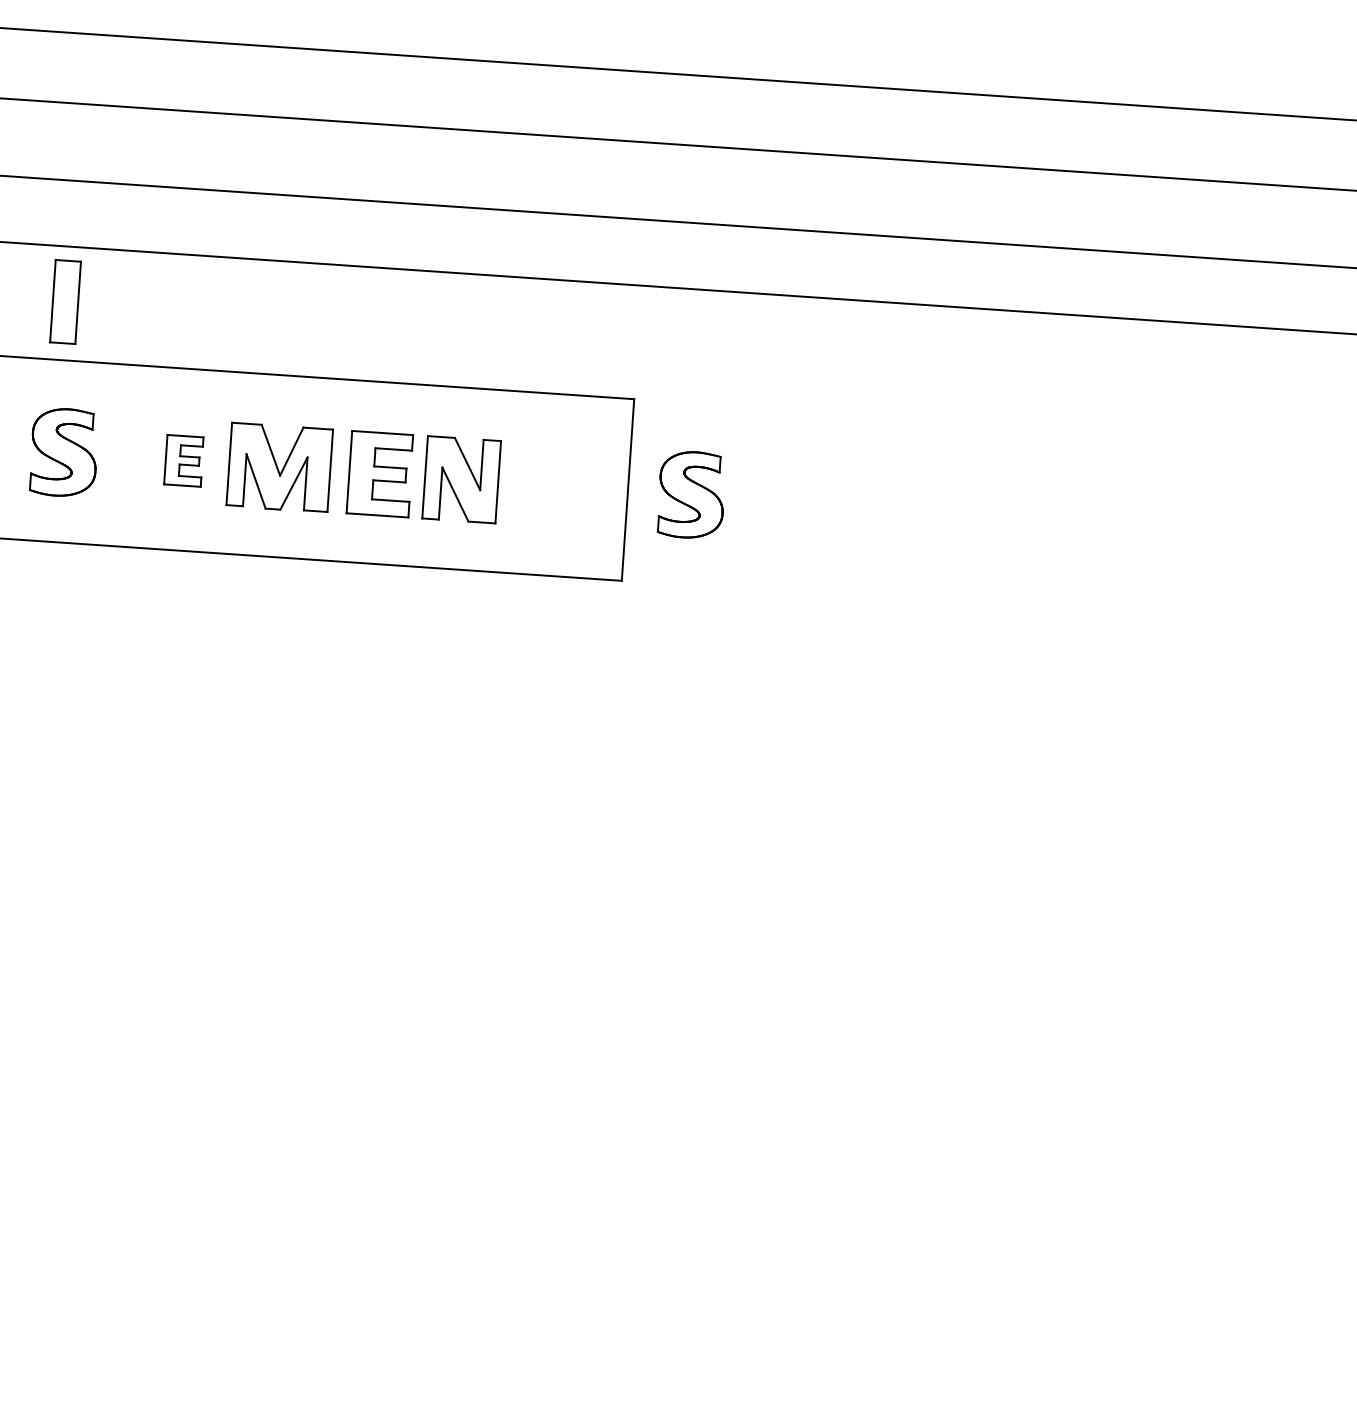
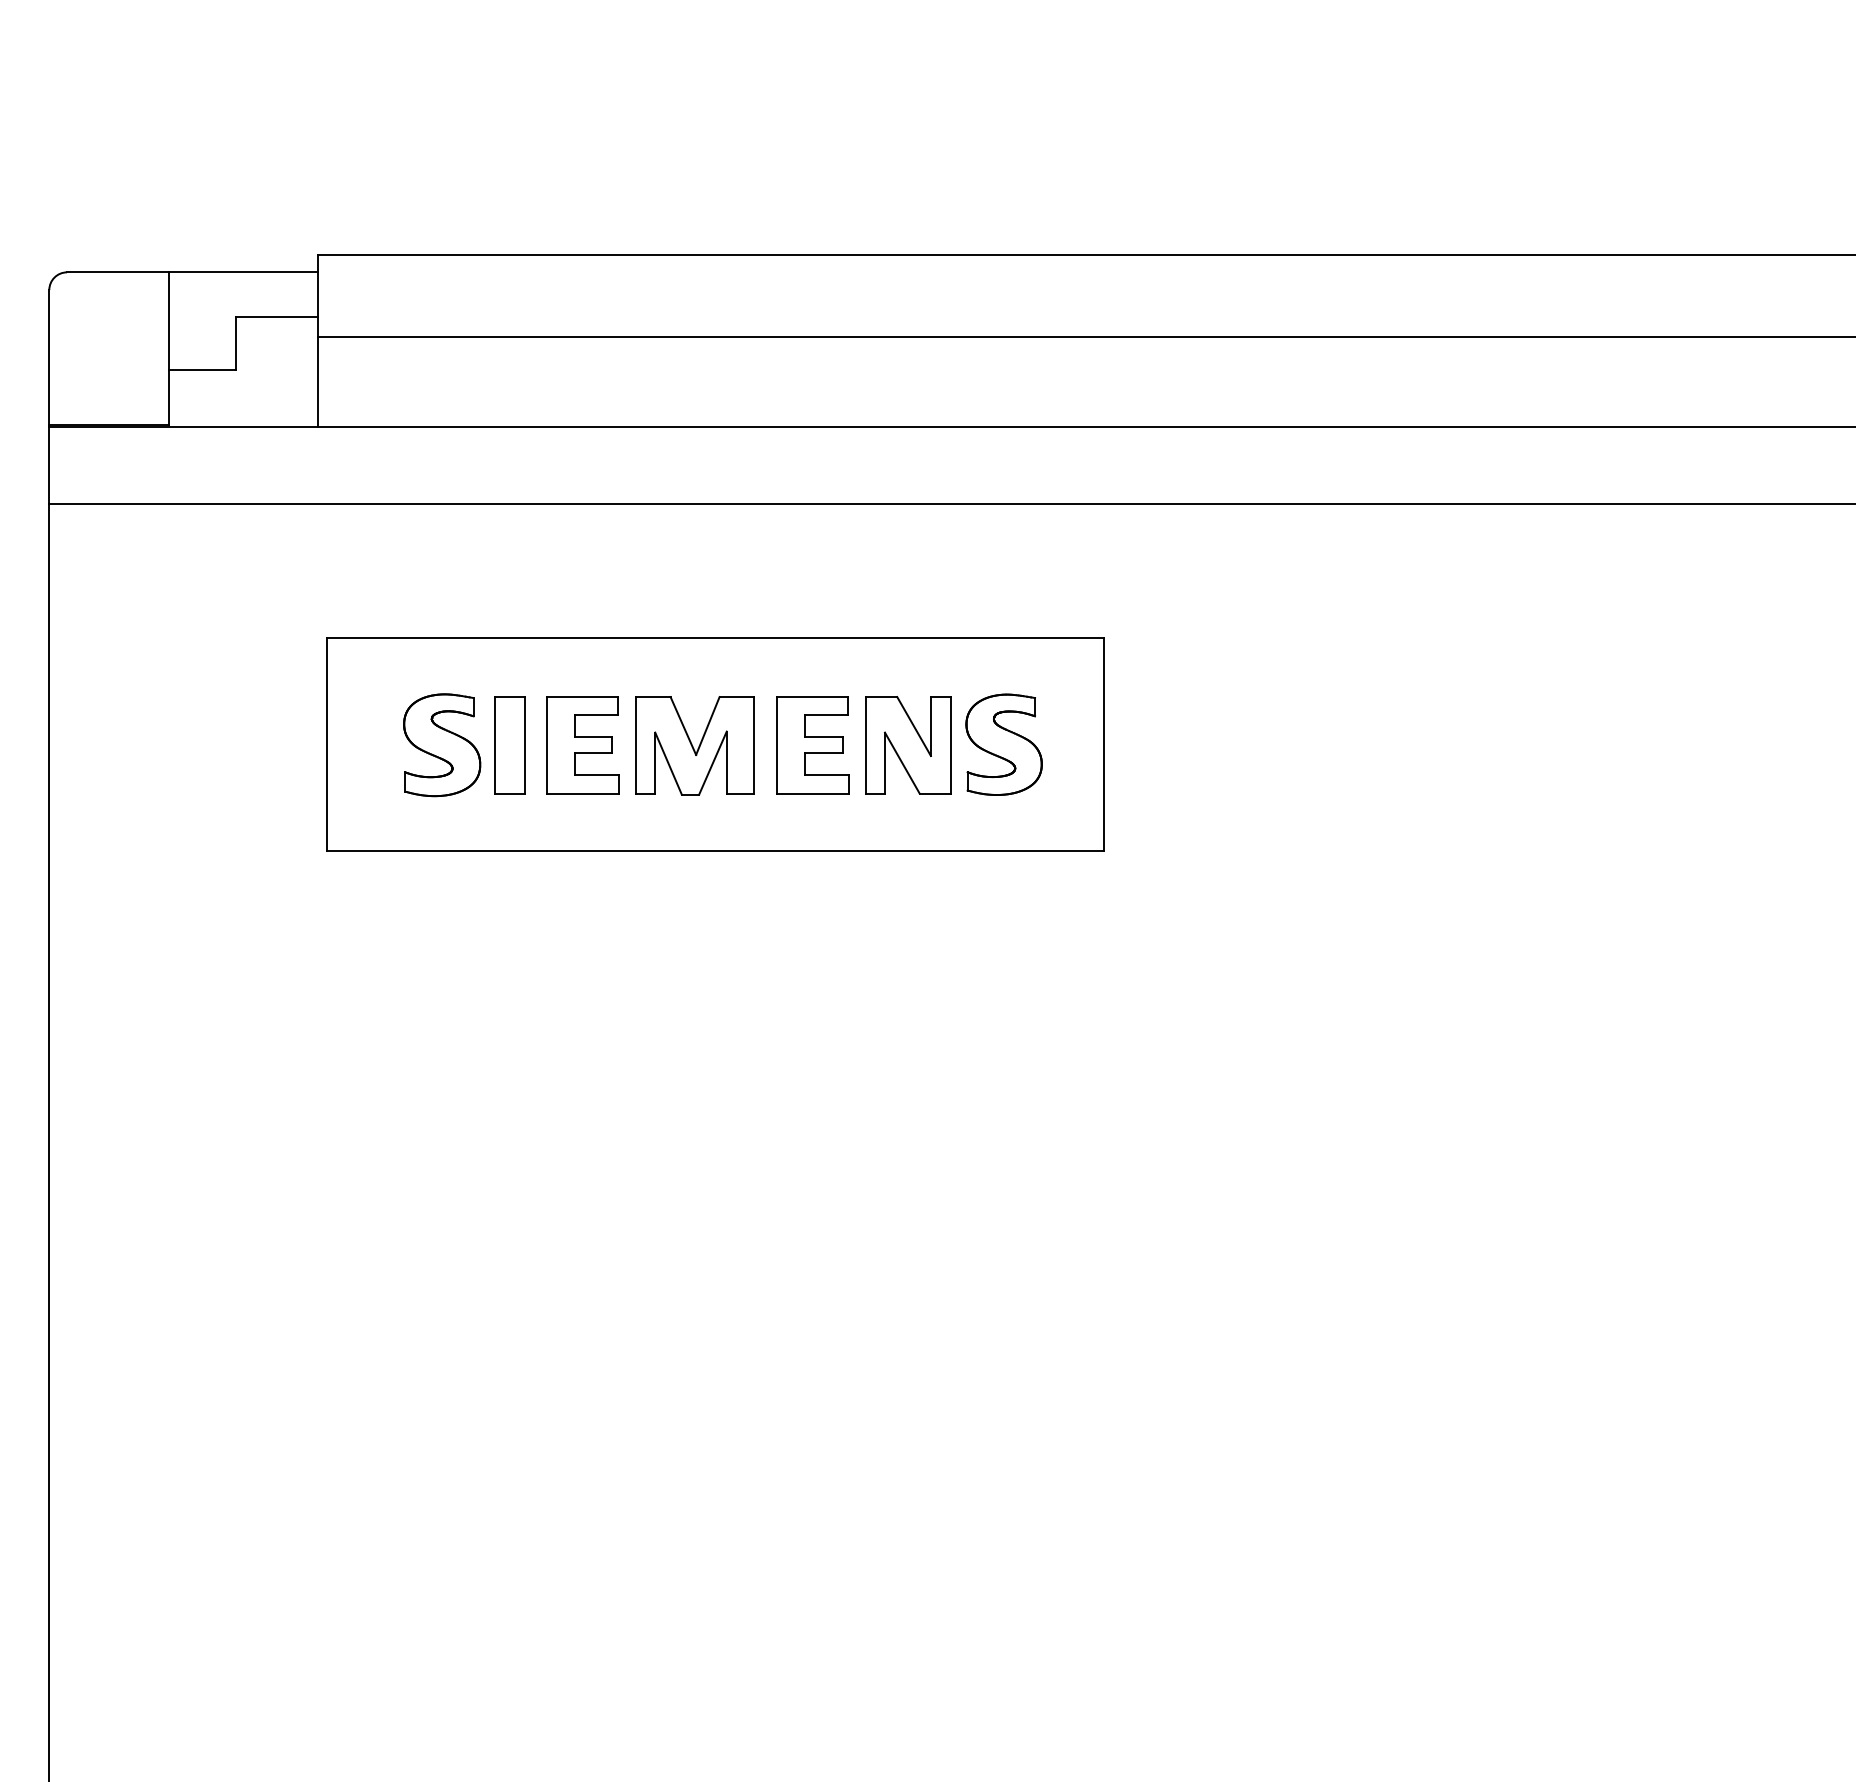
part: (65, 302) -> (509, 745), moved
part: (183, 460) -> (582, 745), size x1.67
part: (691, 494) -> (1003, 744), moved

